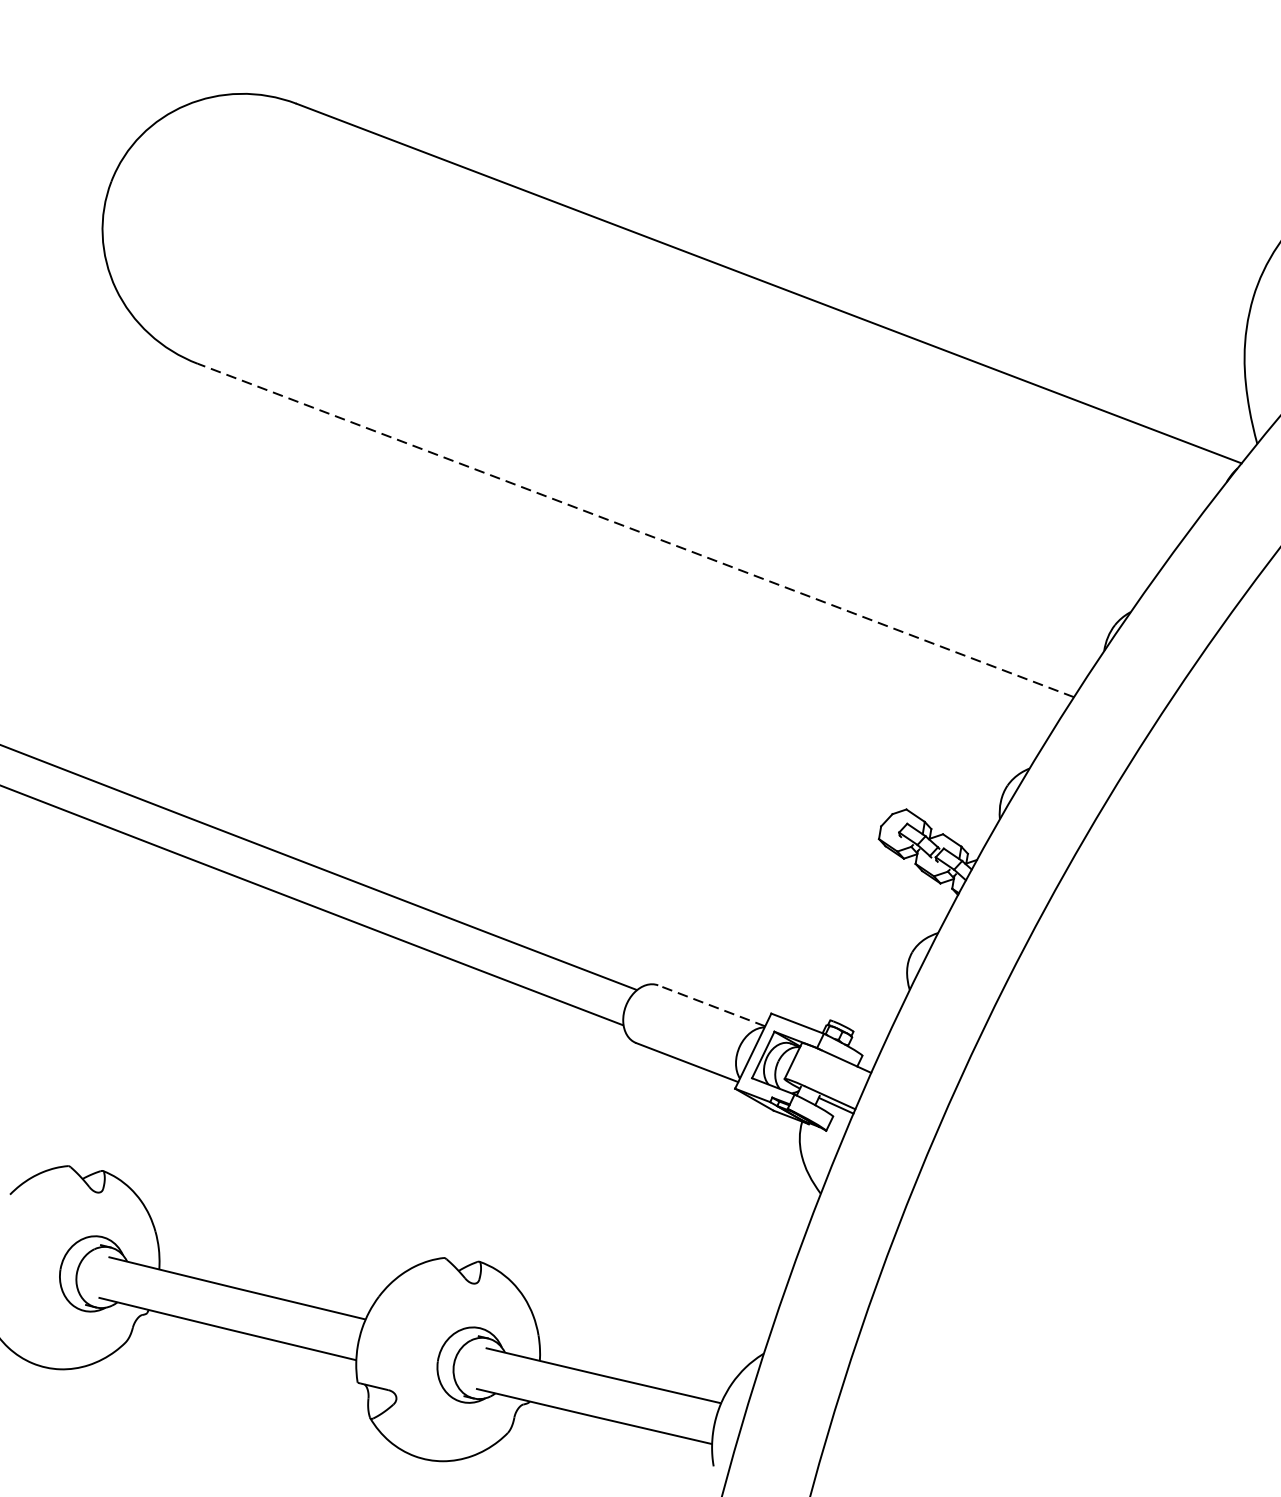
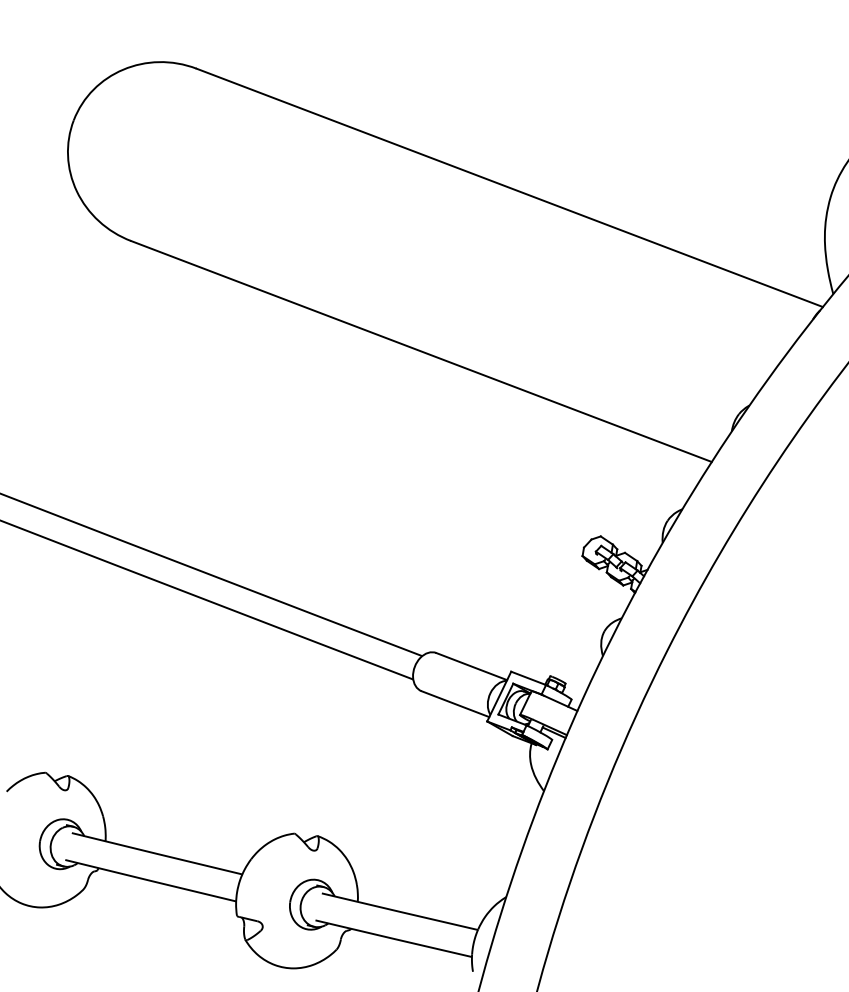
line: (635, 530) -> (421, 351), dashed -> solid
line: (711, 1005) -> (471, 666), dashed -> solid

